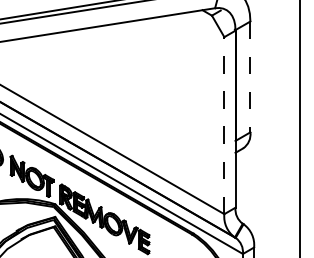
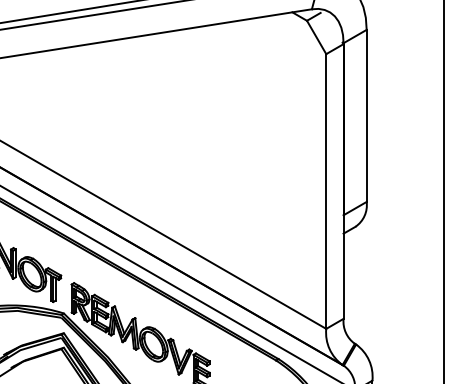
line: (250, 77) -> (366, 116), dashed -> solid
line: (224, 125) -> (326, 191), dashed -> solid

